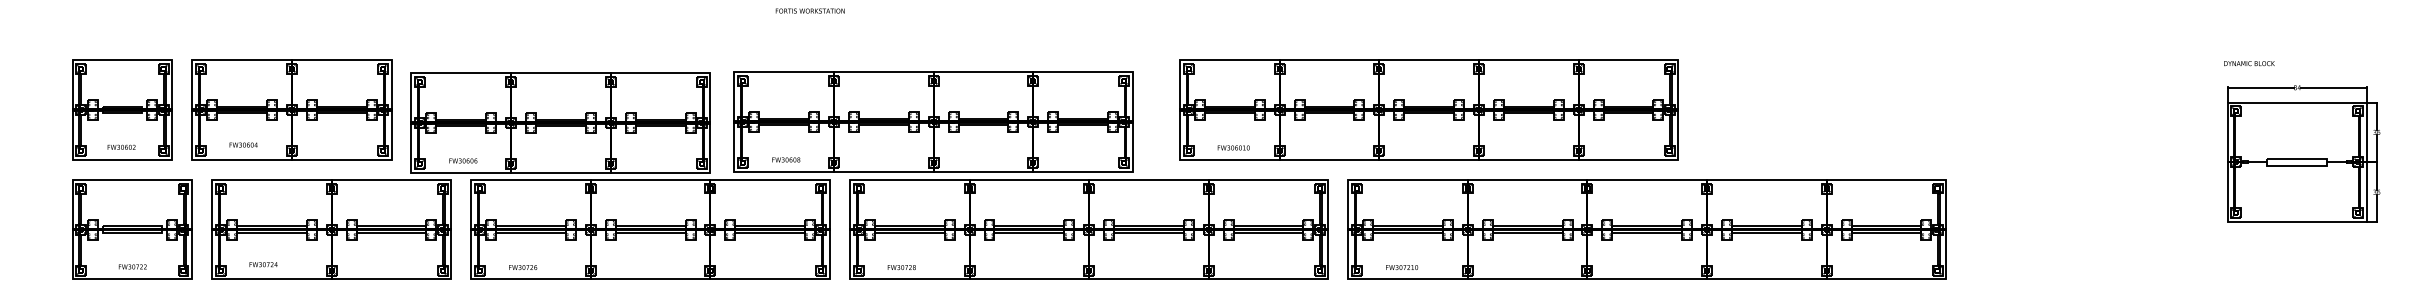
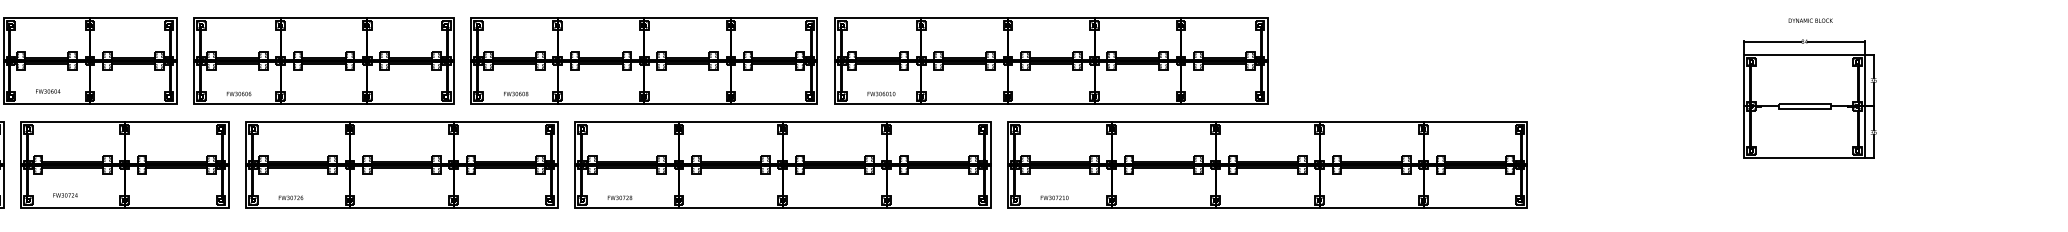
text: (2249, 63) -> (1810, 20), moved
part: (1428, 109) -> (1050, 60), moved
part: (933, 121) -> (644, 60), moved
part: (560, 122) -> (323, 60), moved
part: (2303, 153) -> (1810, 98), moved

